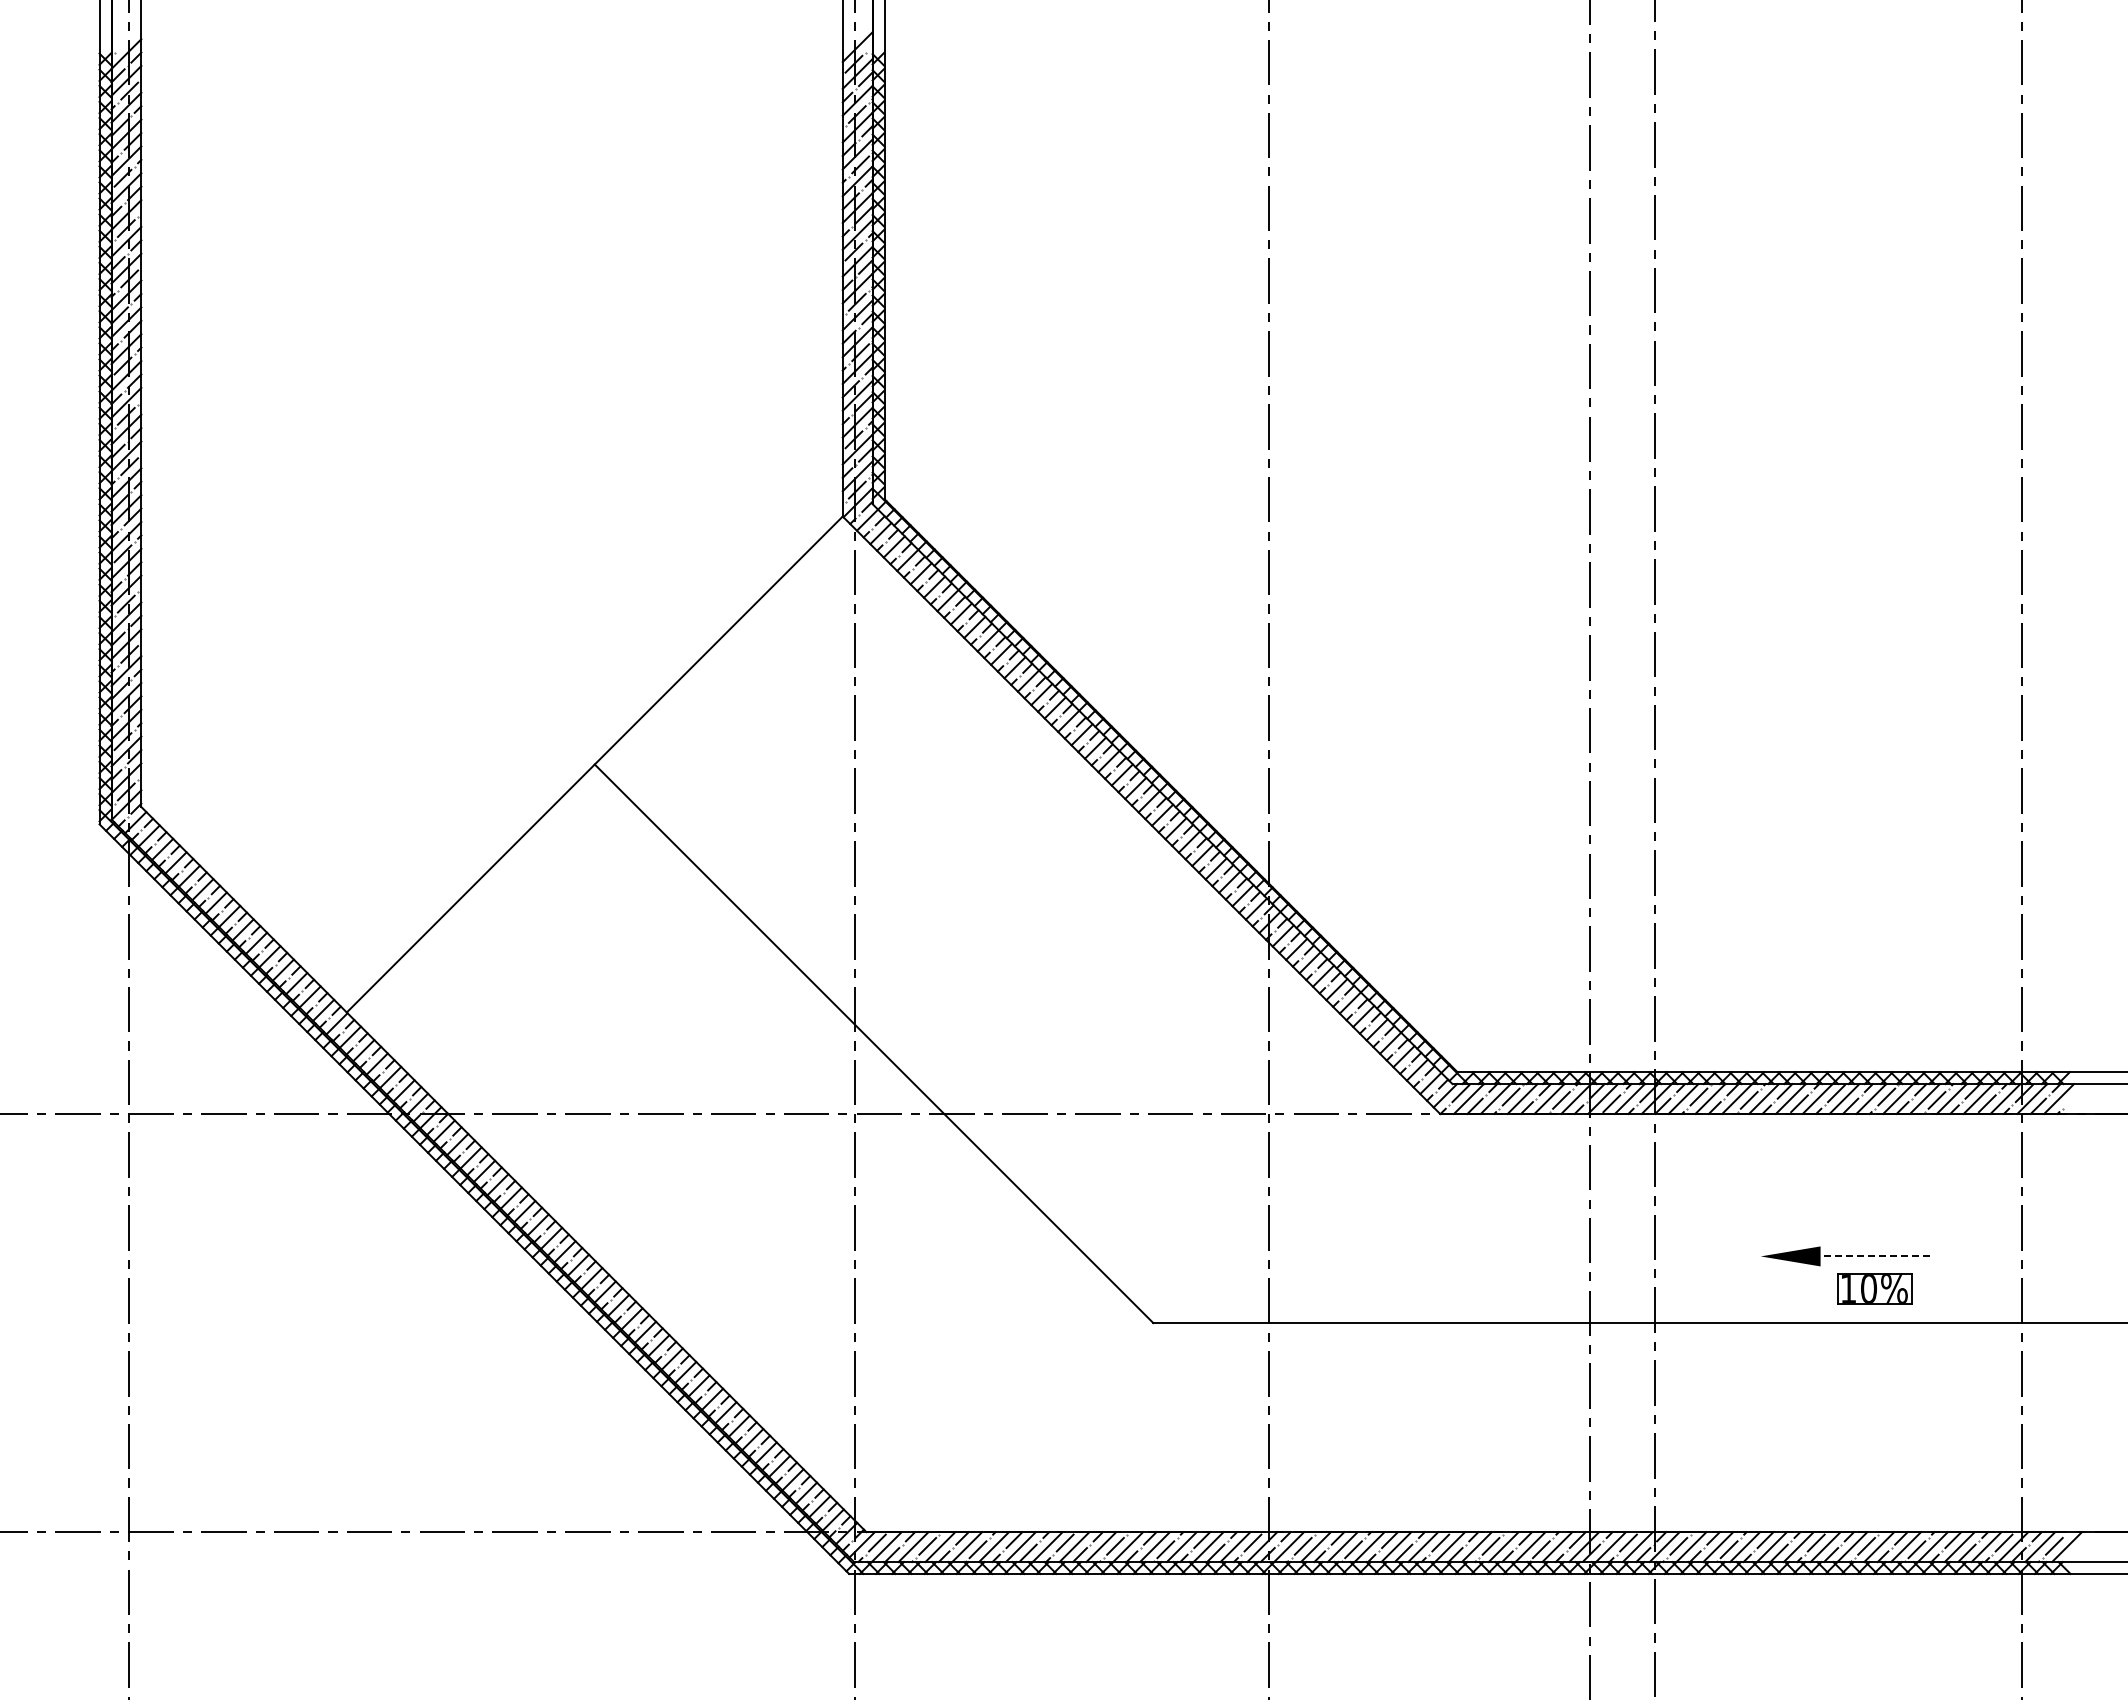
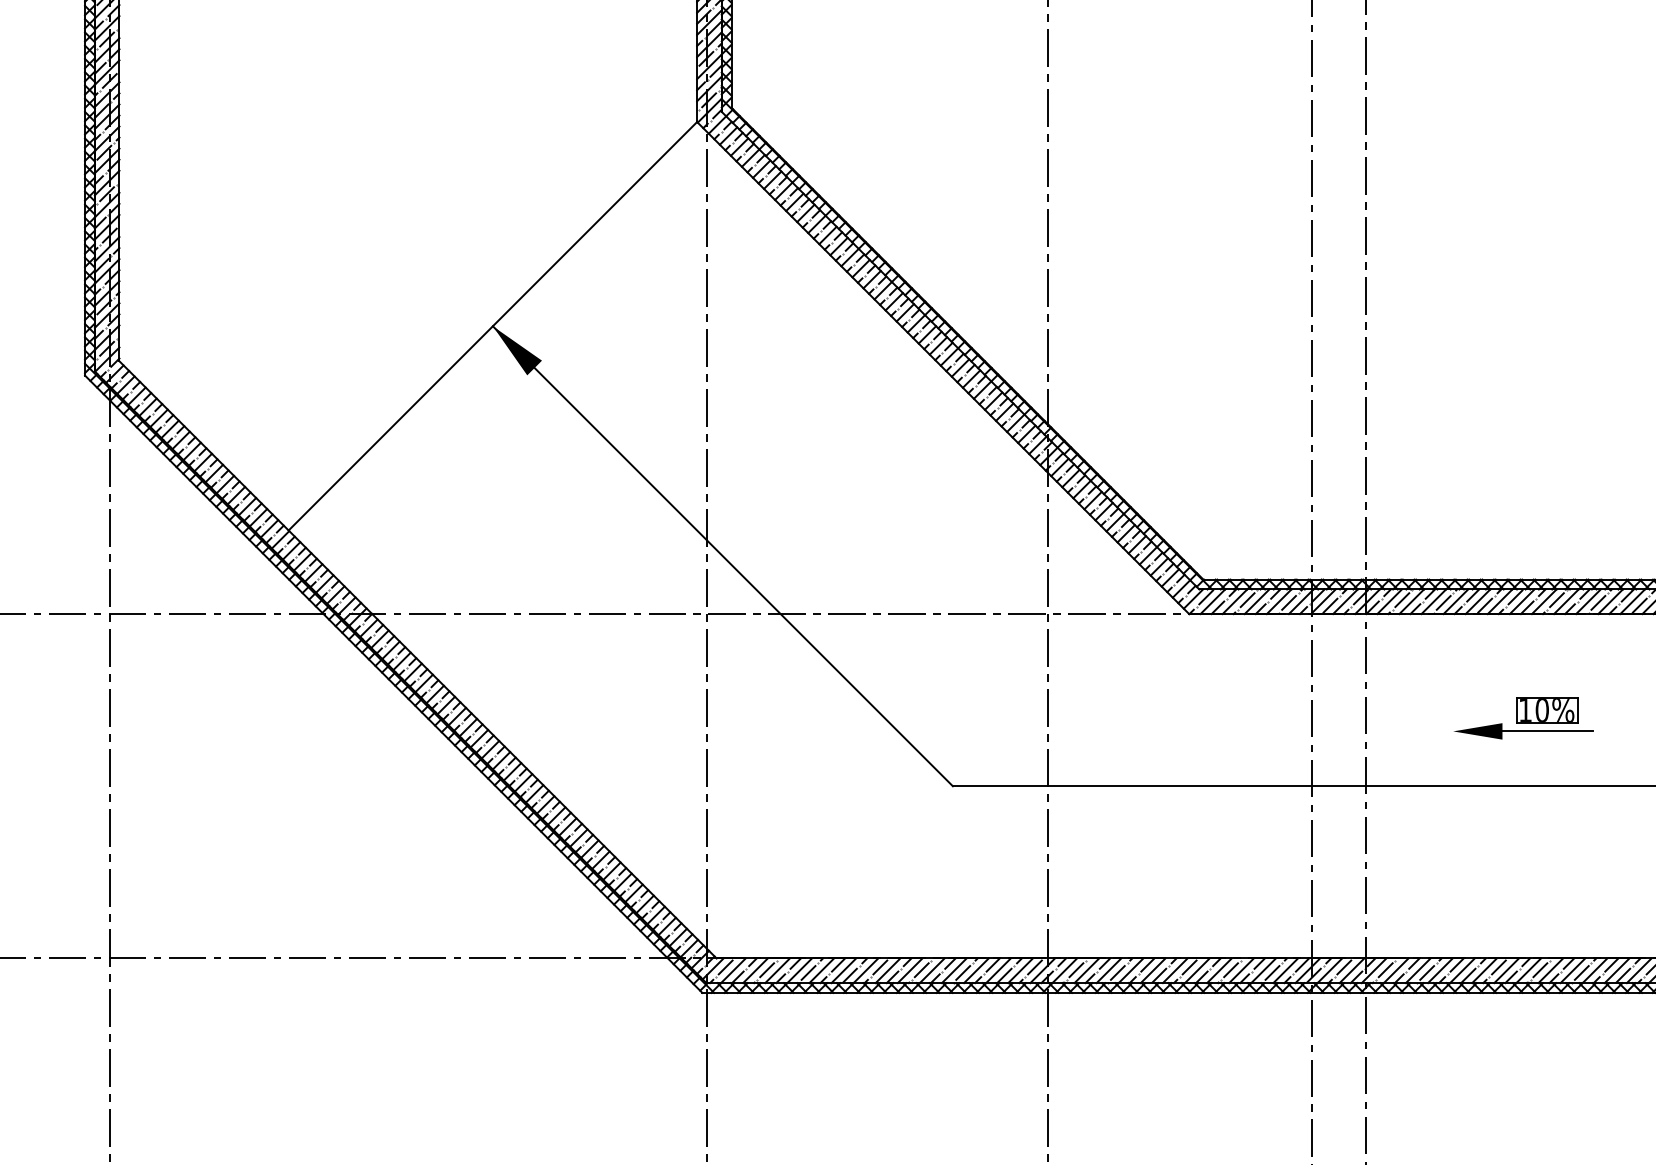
fill: (624, 794) -> (517, 350), added
line: (1875, 1256) -> (1547, 731), dashed -> solid
part: (1874, 1288) -> (1546, 710), moved

